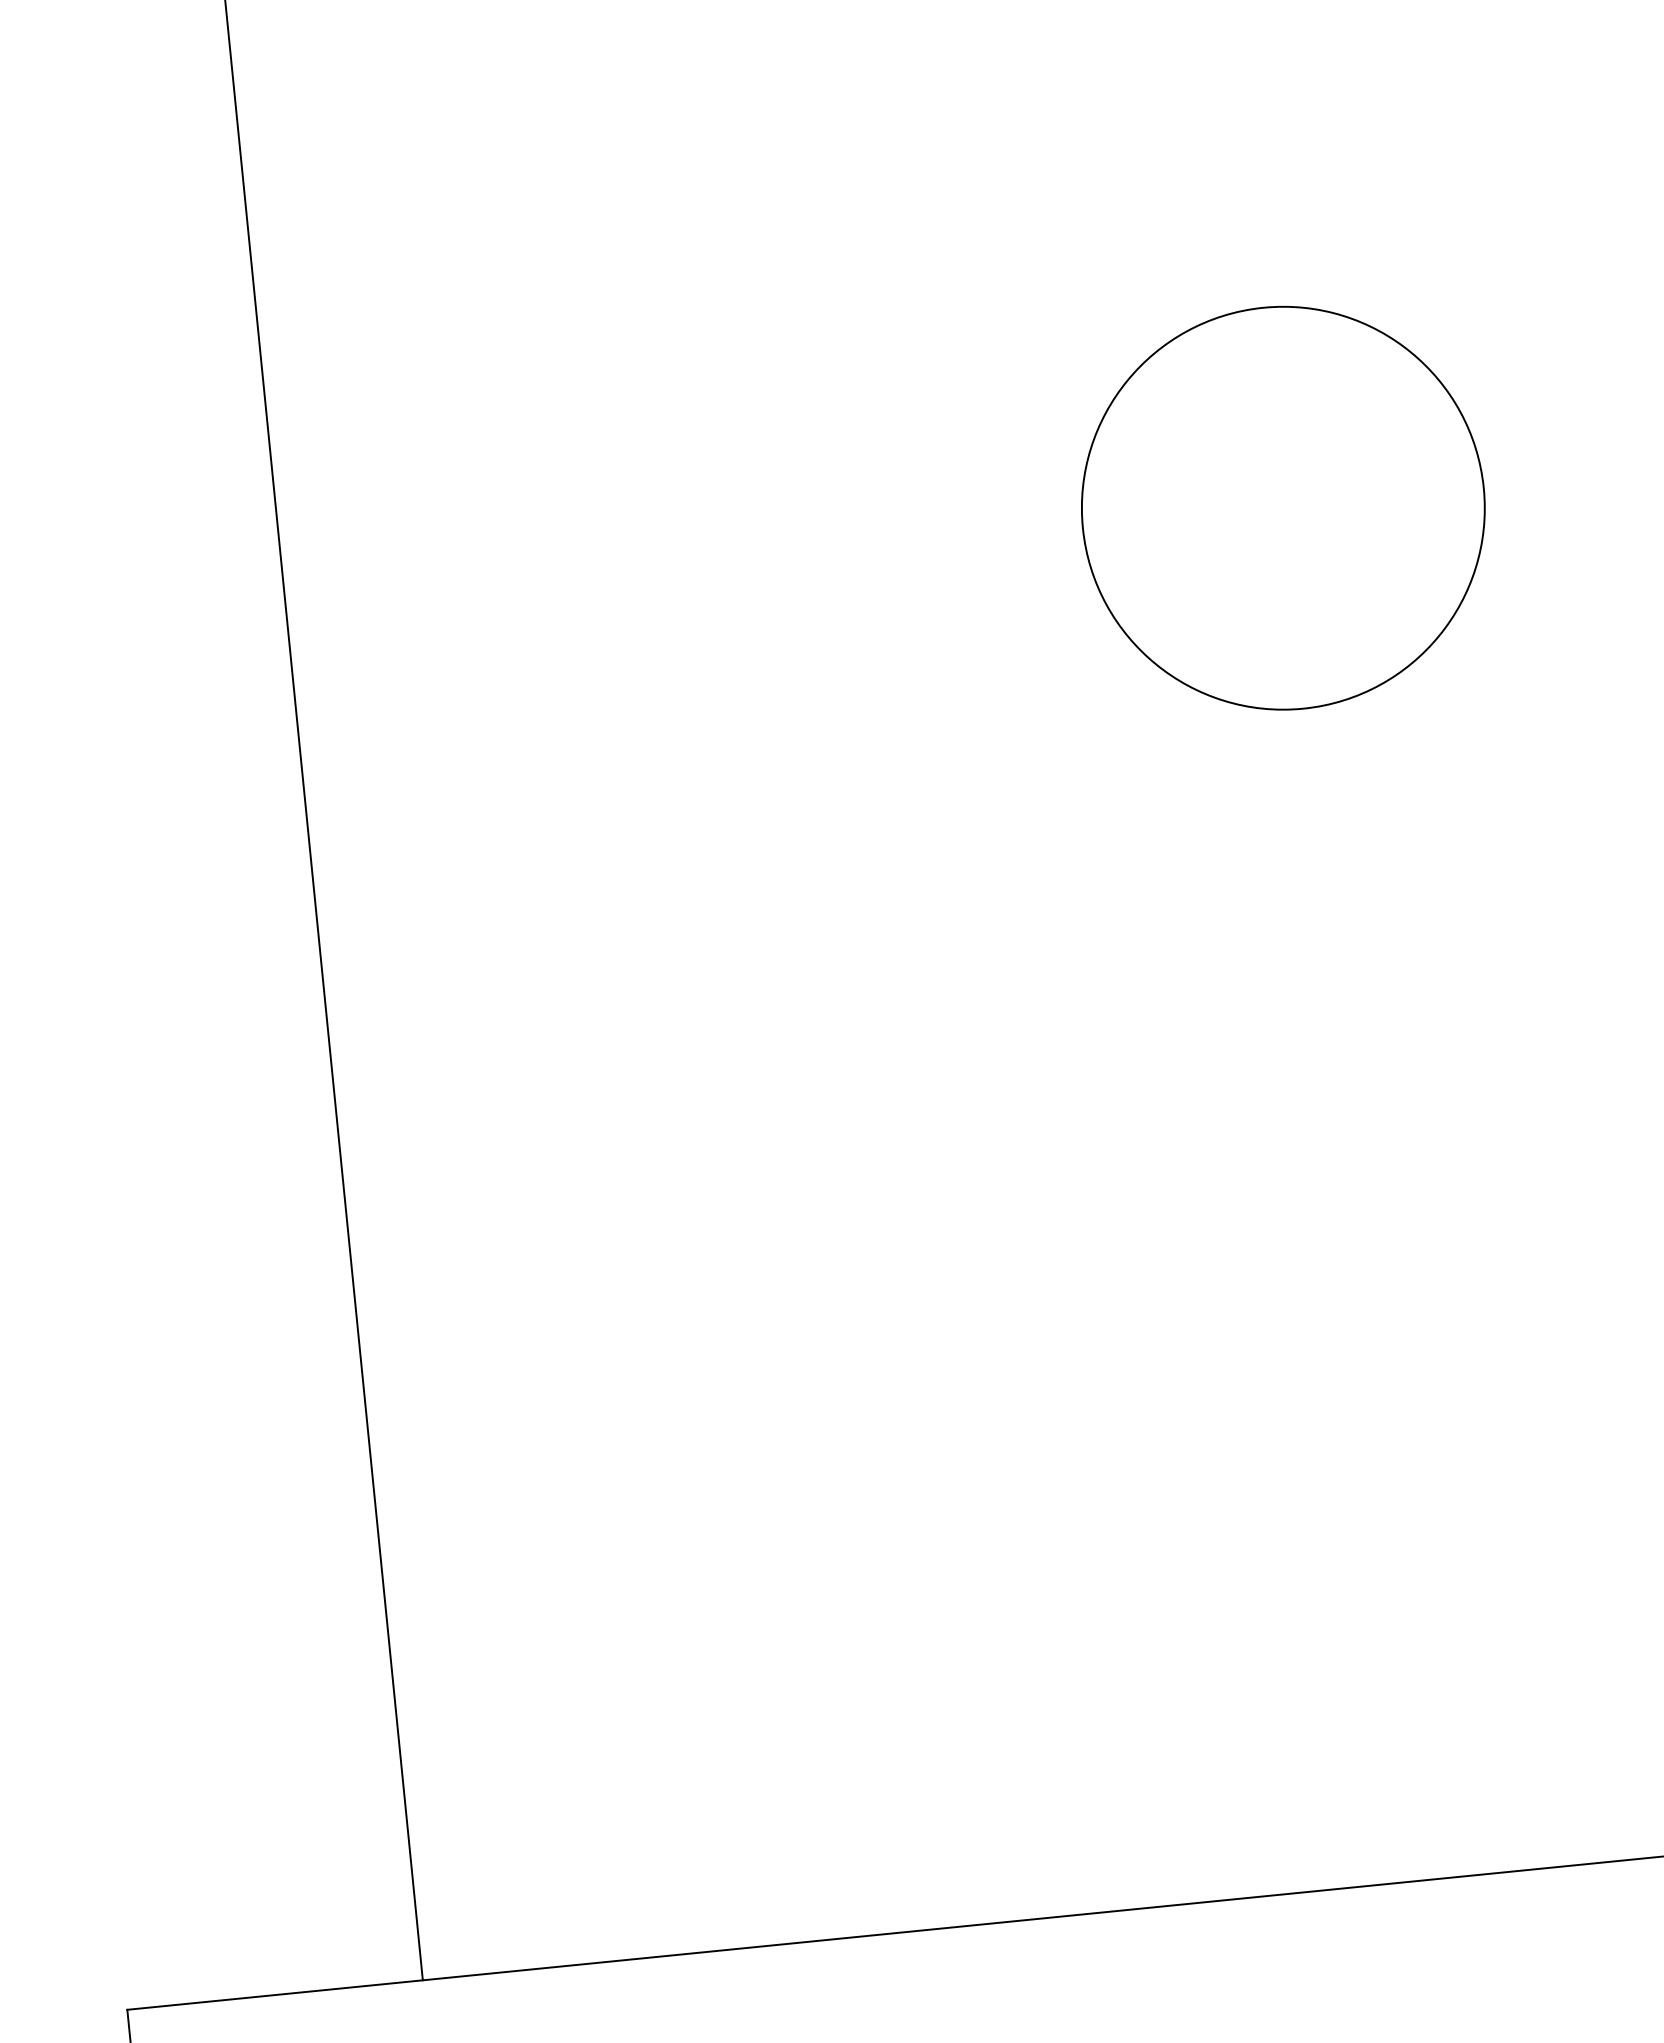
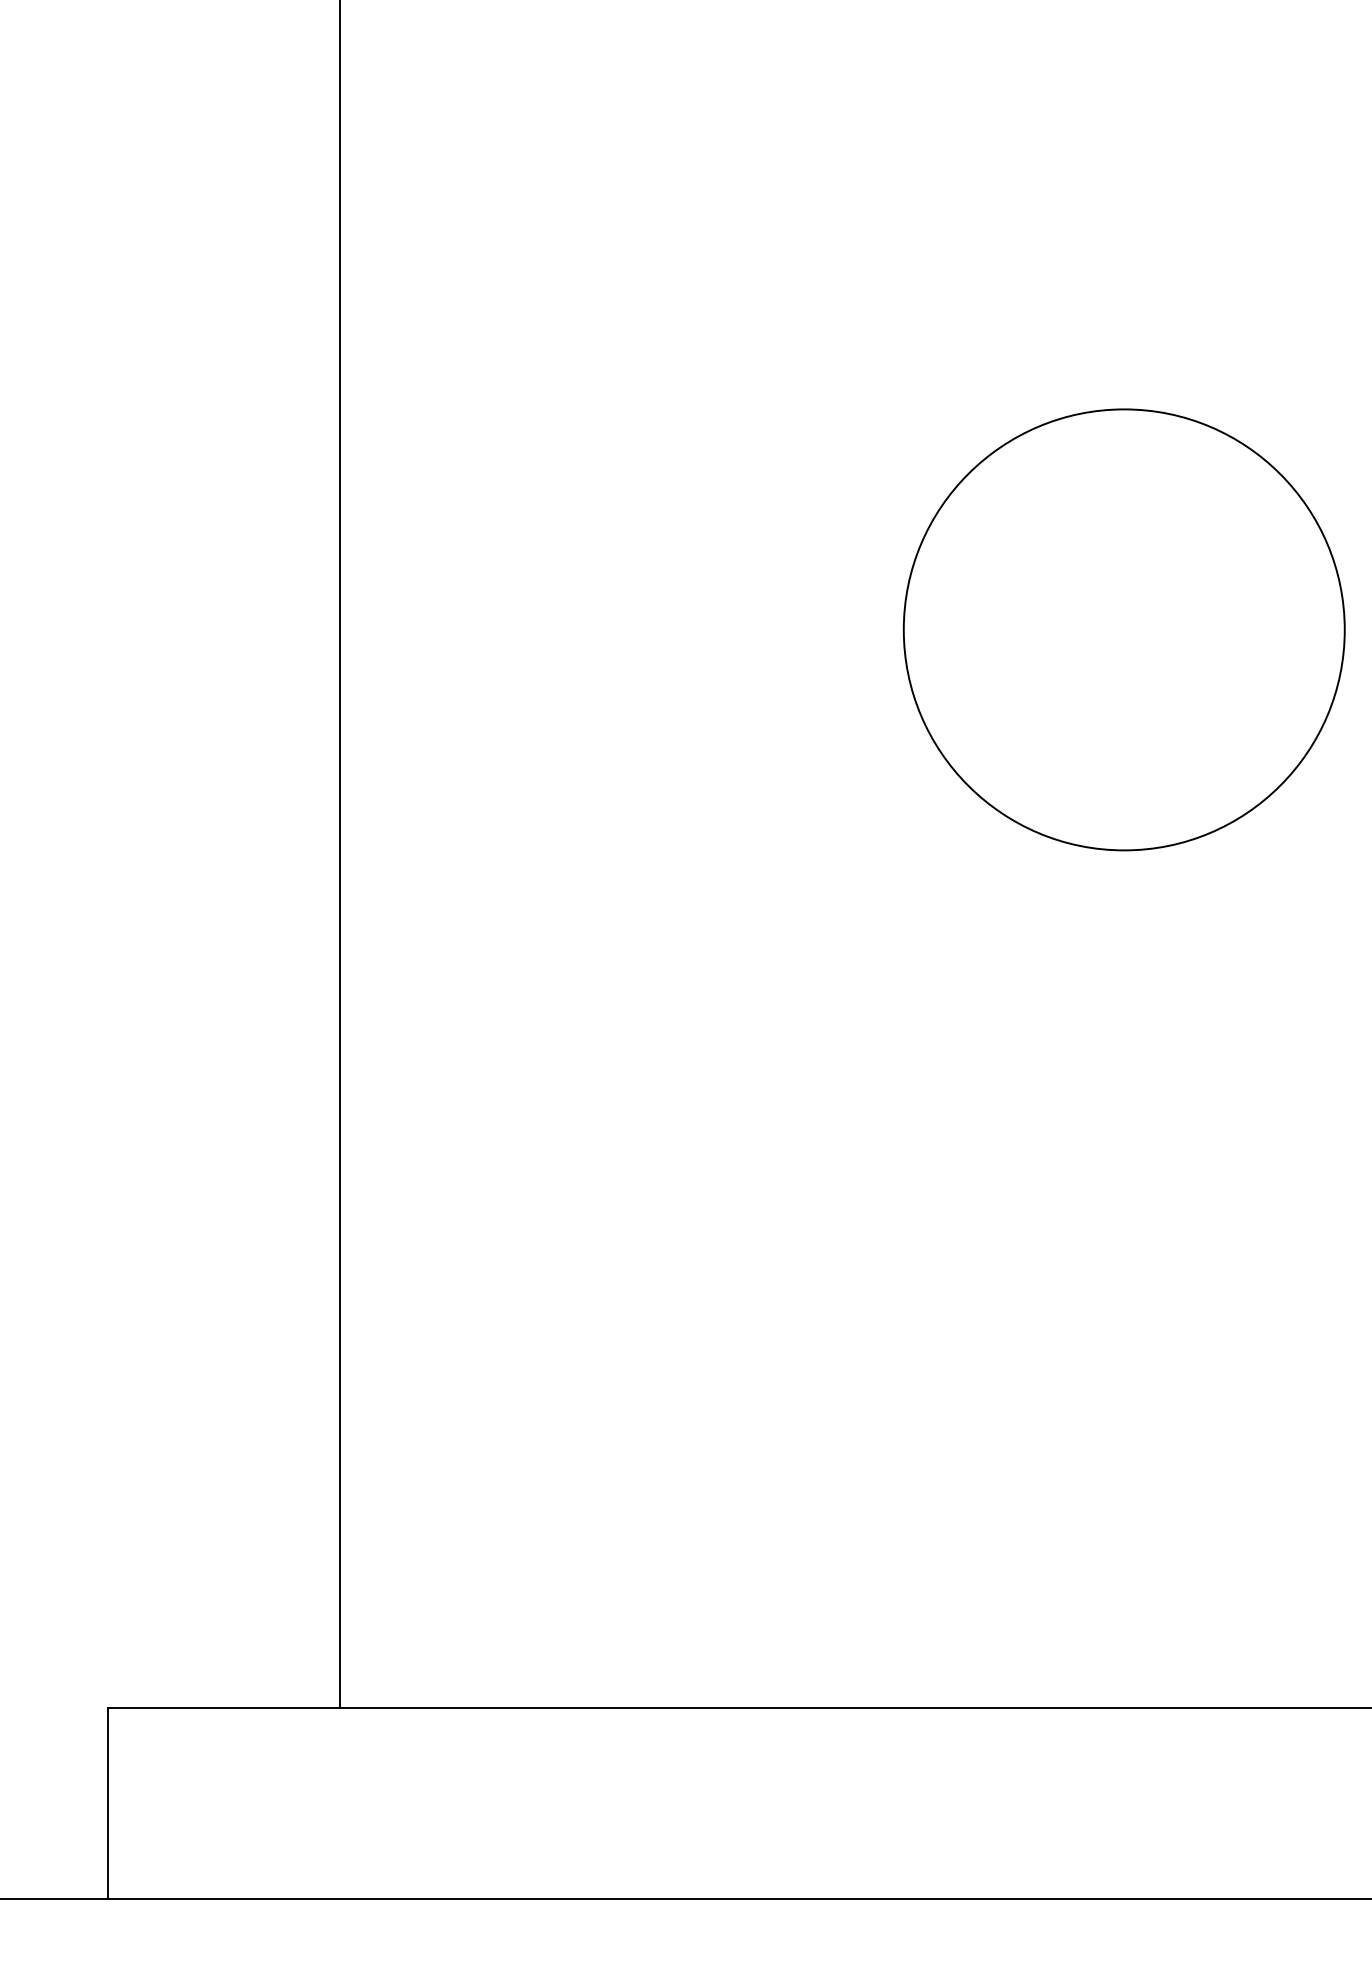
circle: (1282, 507) -> (1123, 629), size x1.4

